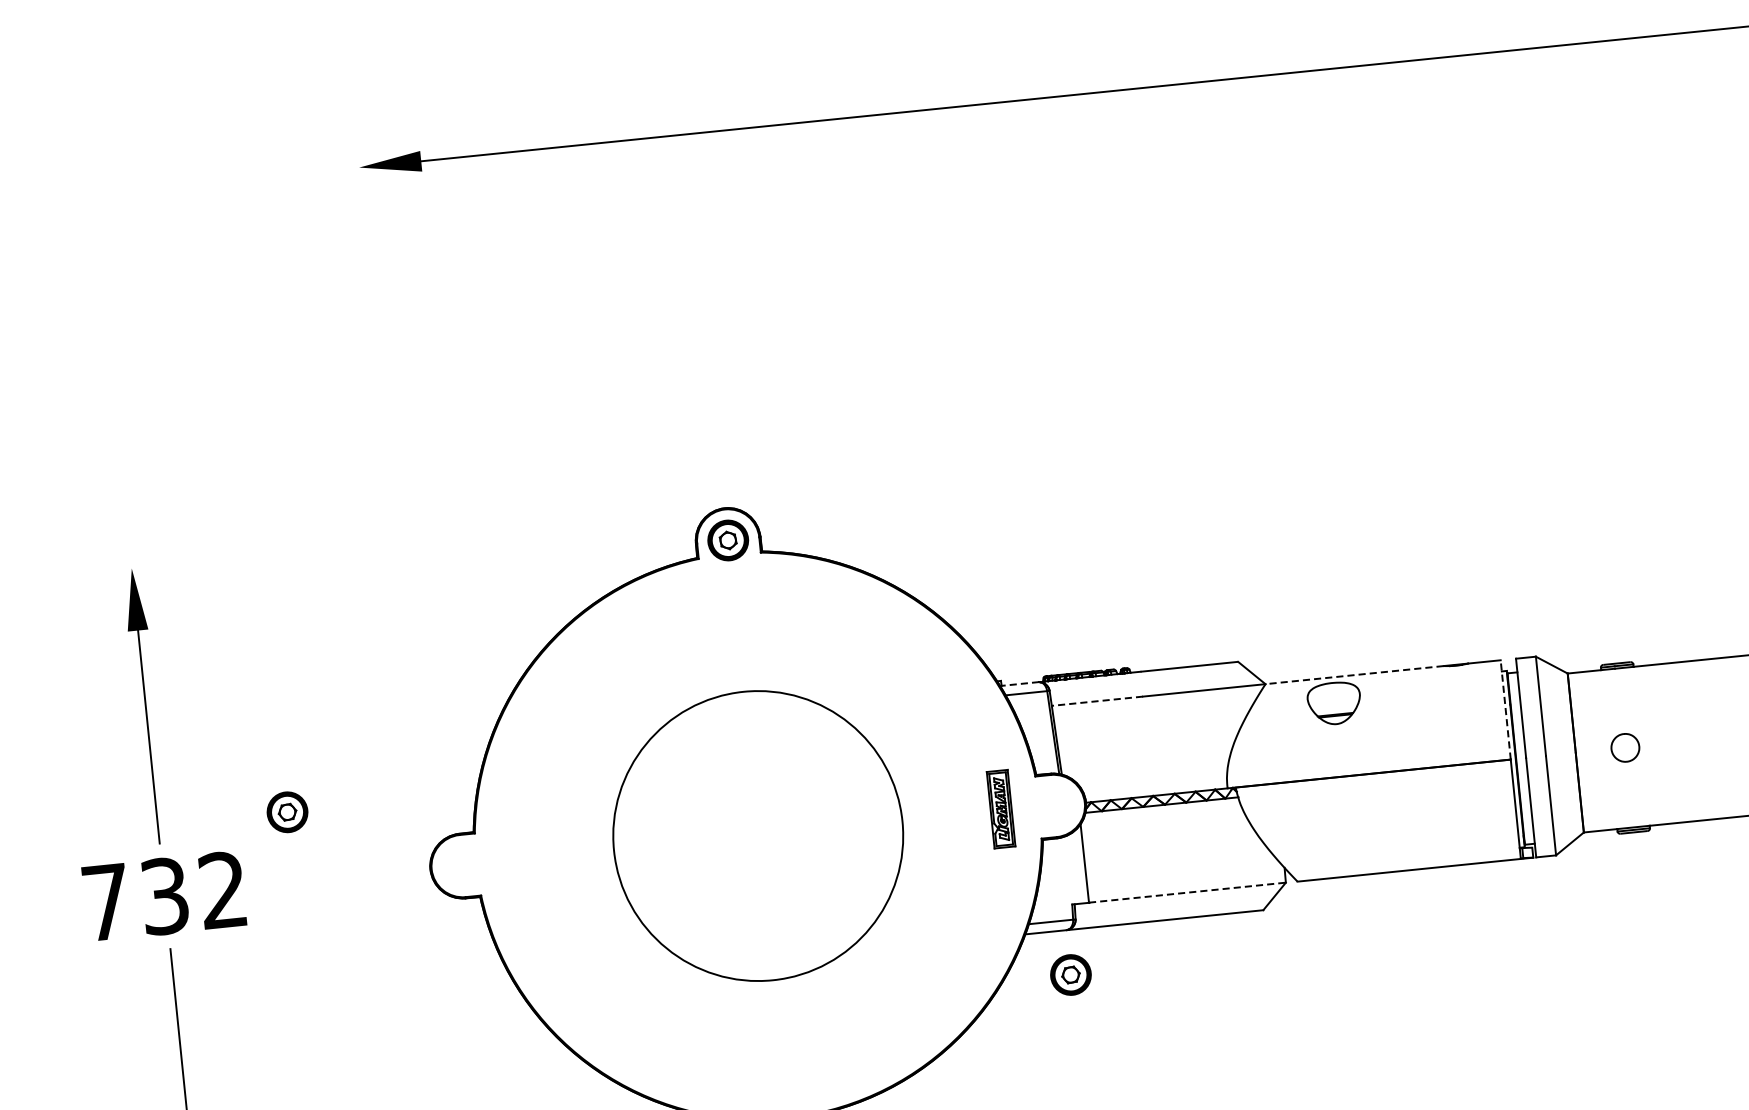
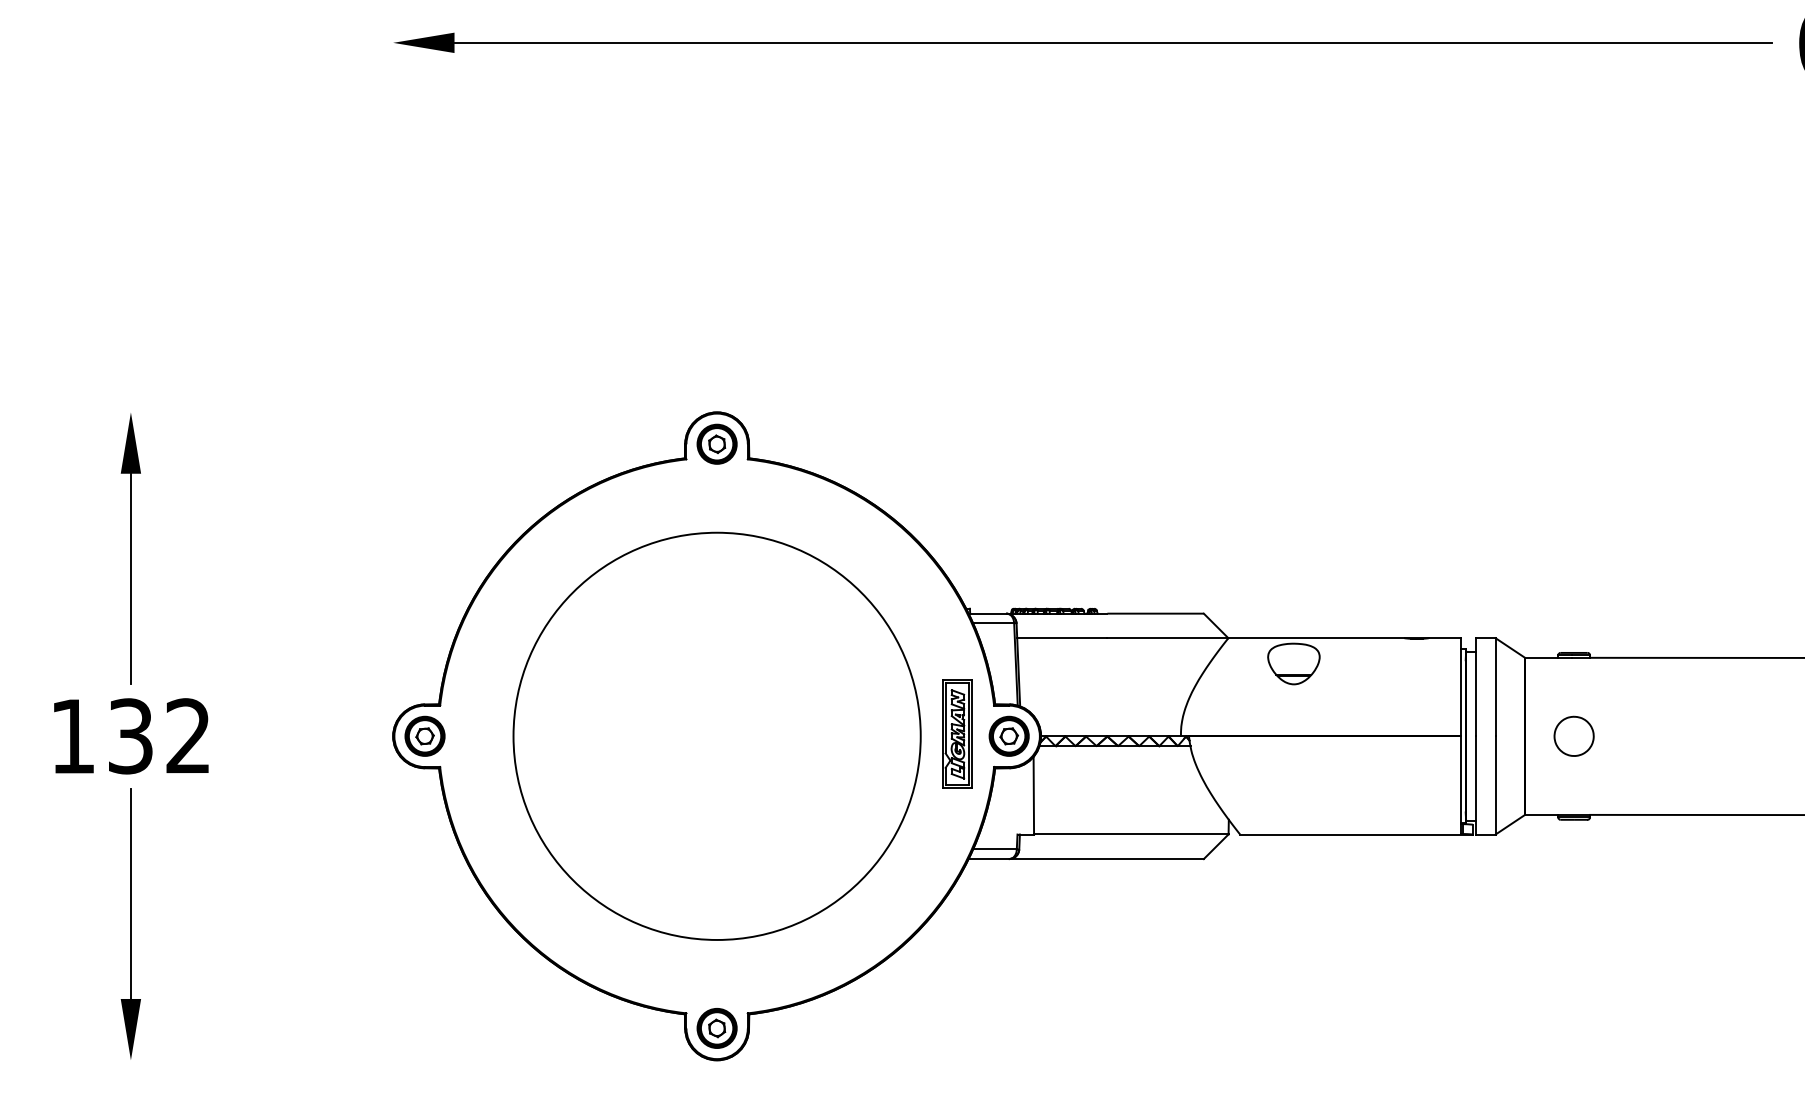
line: (1353, 675) -> (1315, 638), dashed -> solid
line: (1019, 683) -> (987, 613), dashed -> solid
line: (1096, 701) -> (1061, 638), dashed -> solid
line: (1505, 709) -> (1460, 686), dashed -> solid
part: (1624, 747) -> (1573, 735), size x1.43
part: (1001, 808) -> (957, 733), size x1.43
part: (286, 811) -> (424, 735), moved
circle: (757, 835) -> (716, 735), size x1.43
line: (1187, 892) -> (1131, 834), dashed -> solid
text: (105, 902) -> (72, 736), 732 -> 132
part: (1070, 974) -> (1008, 735), moved

